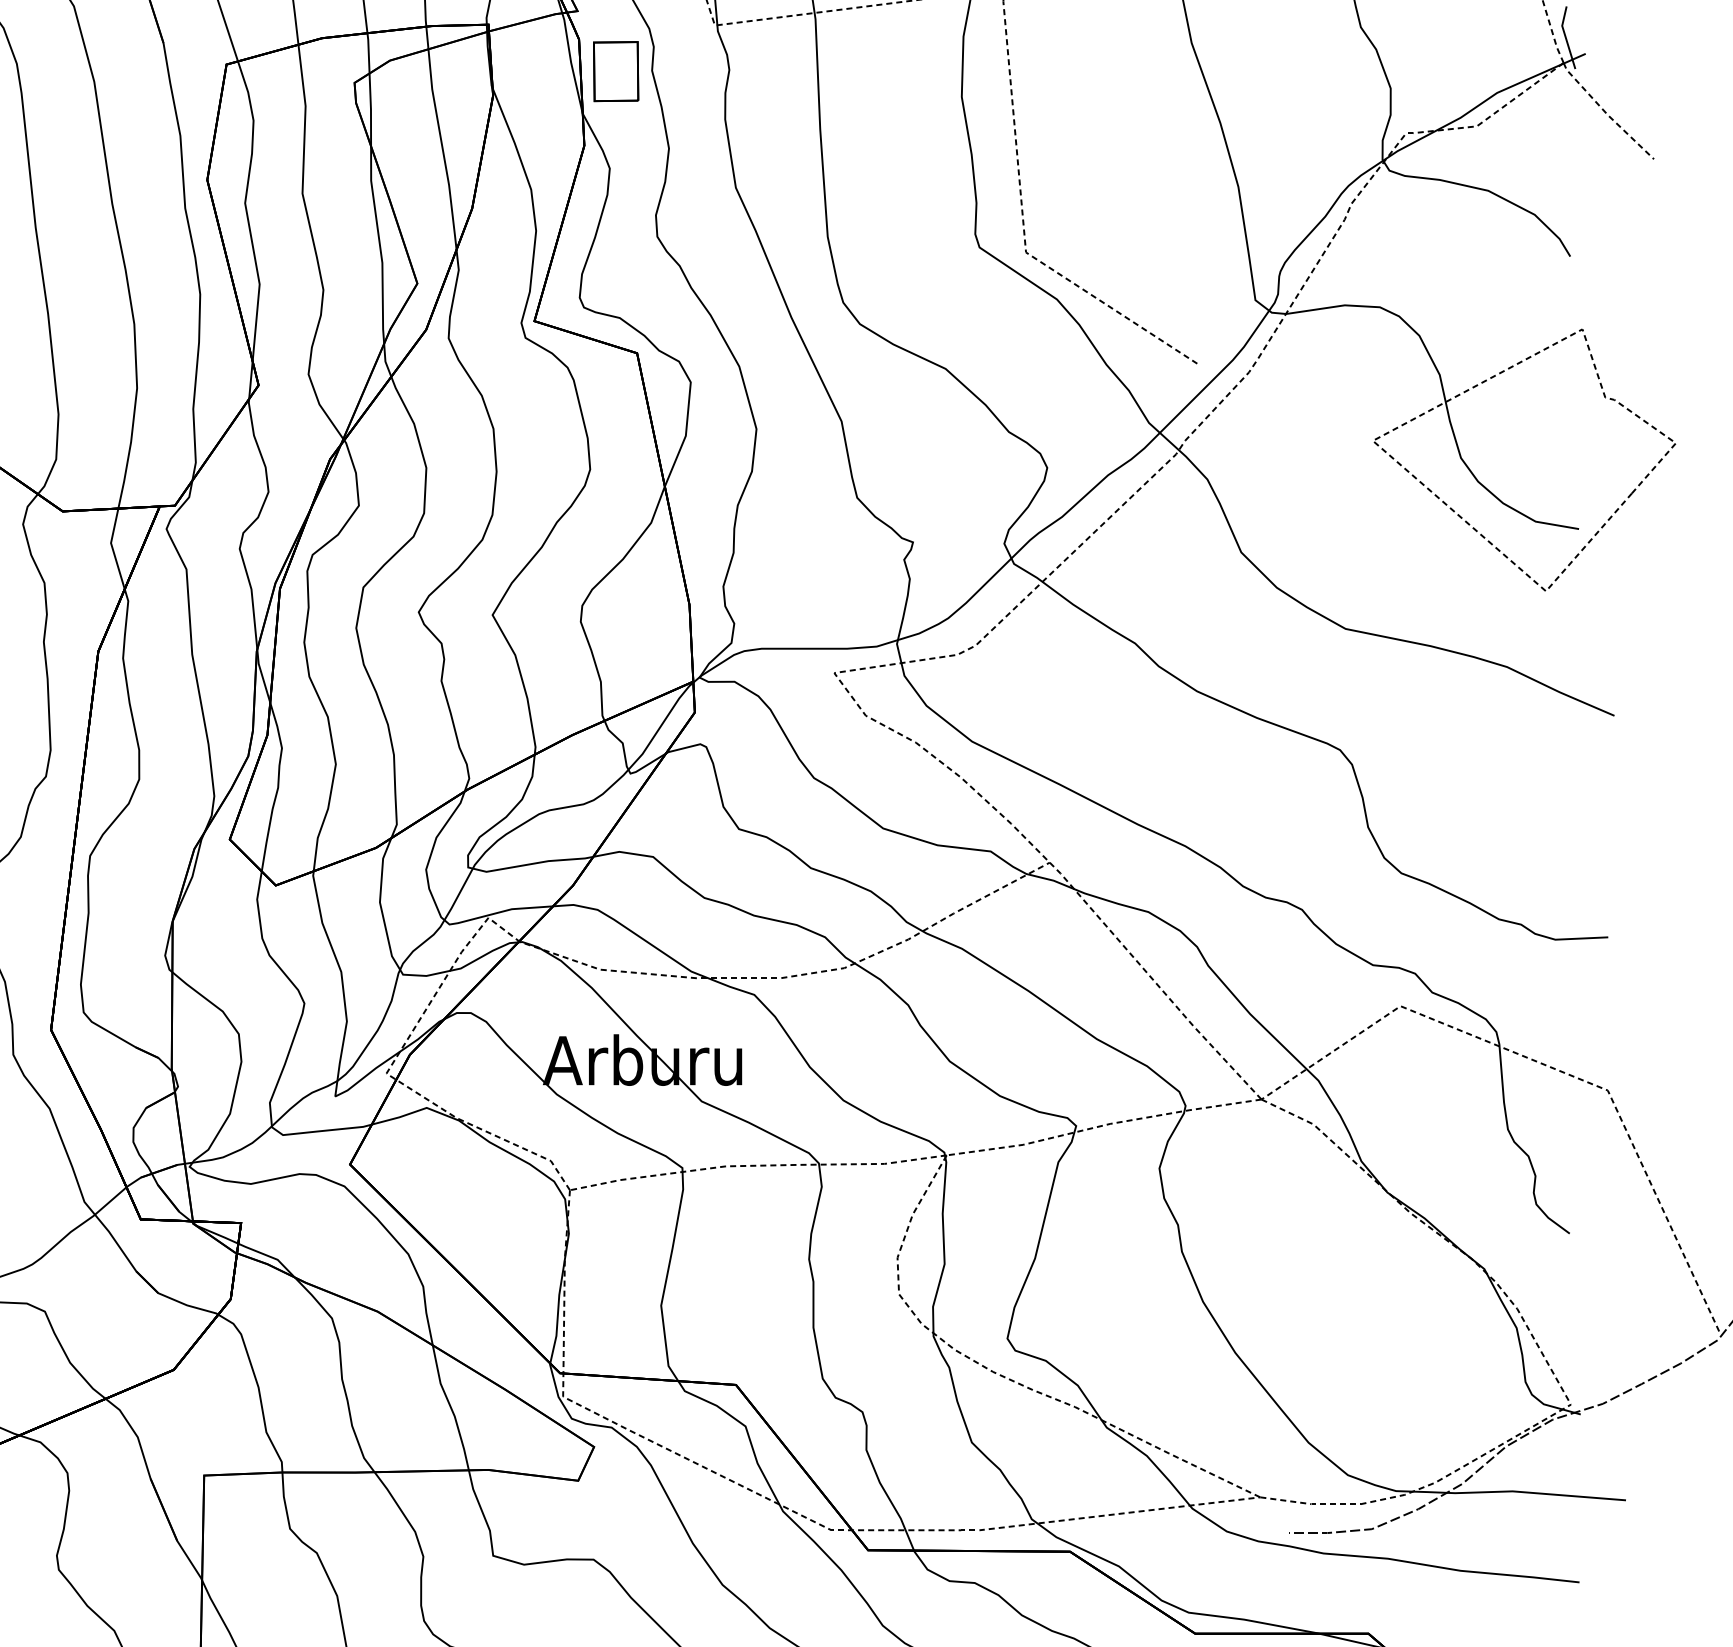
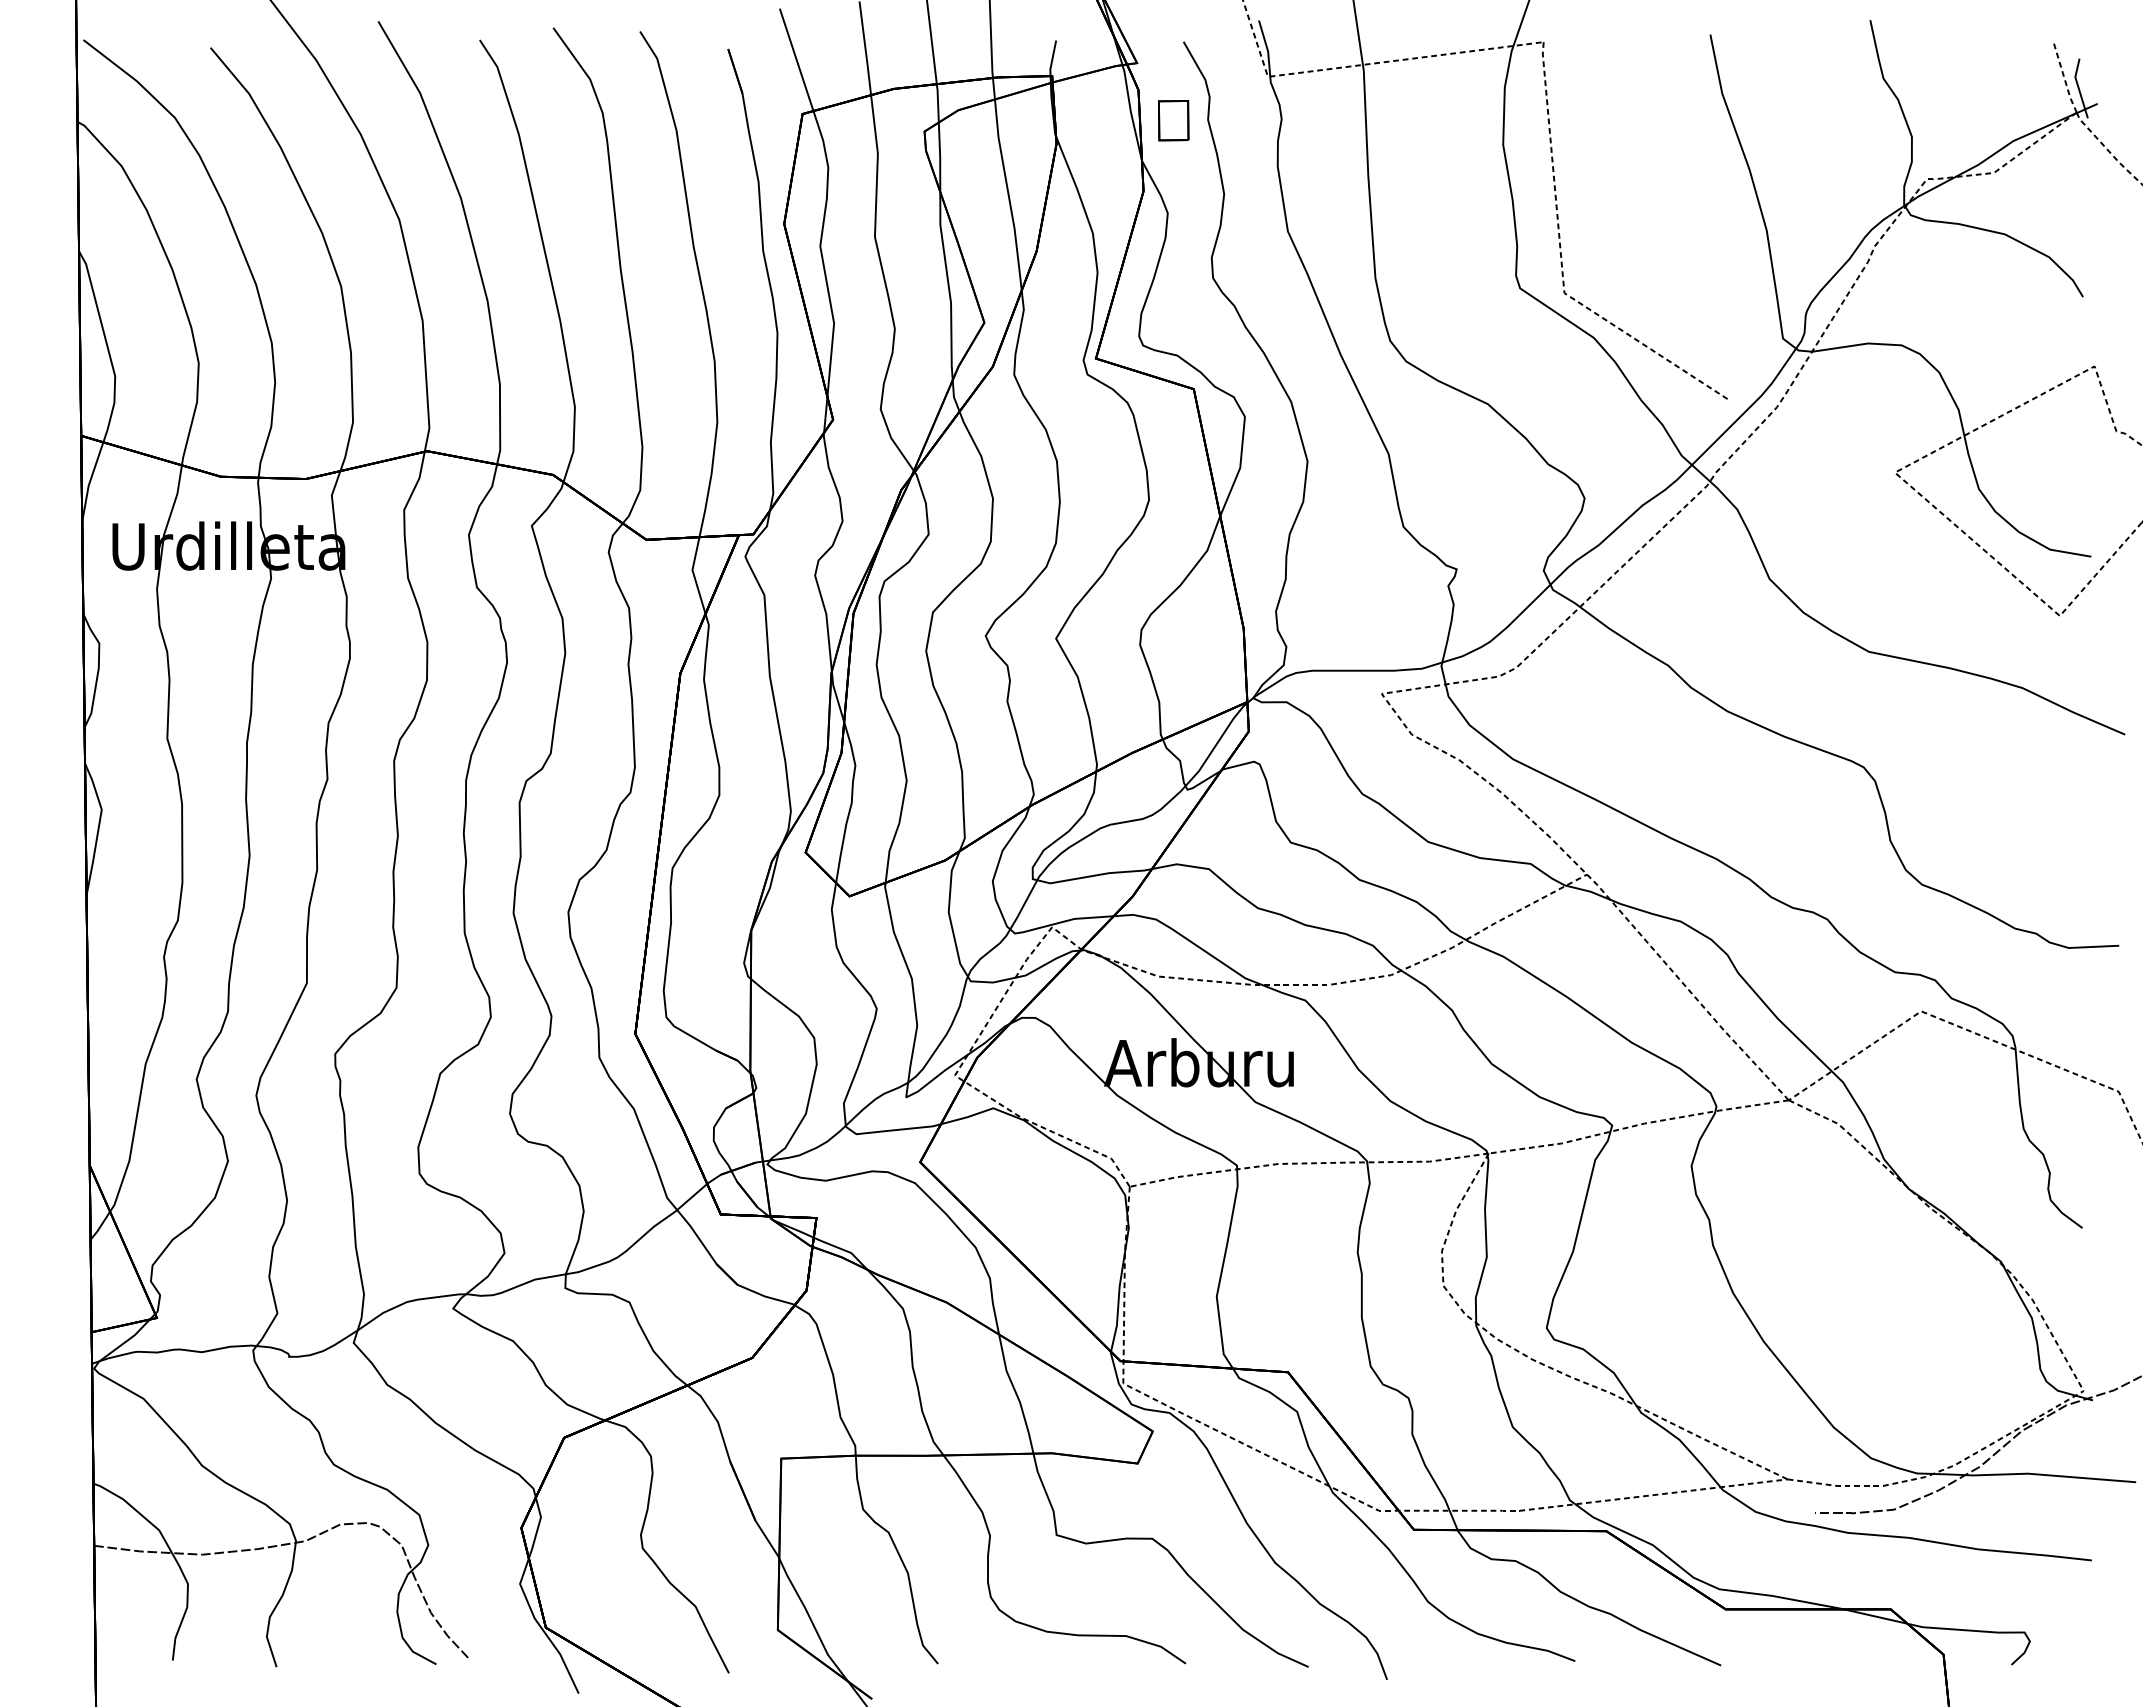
part: (615, 71) -> (1173, 120), size x0.7

